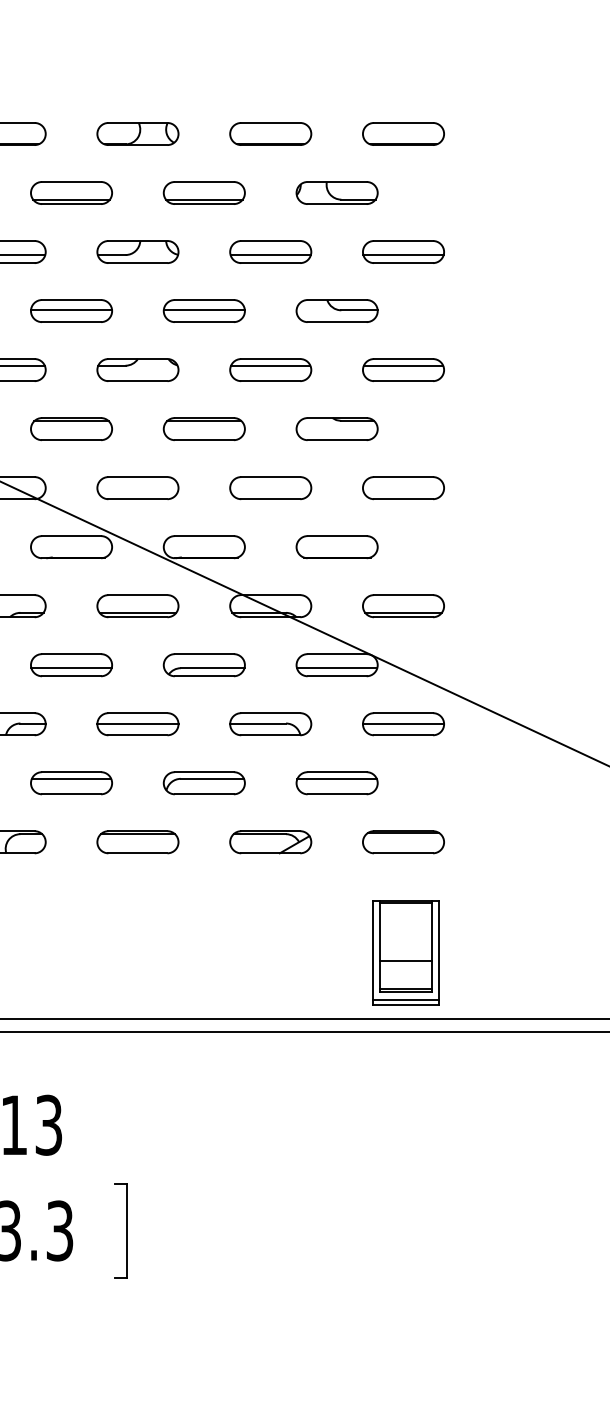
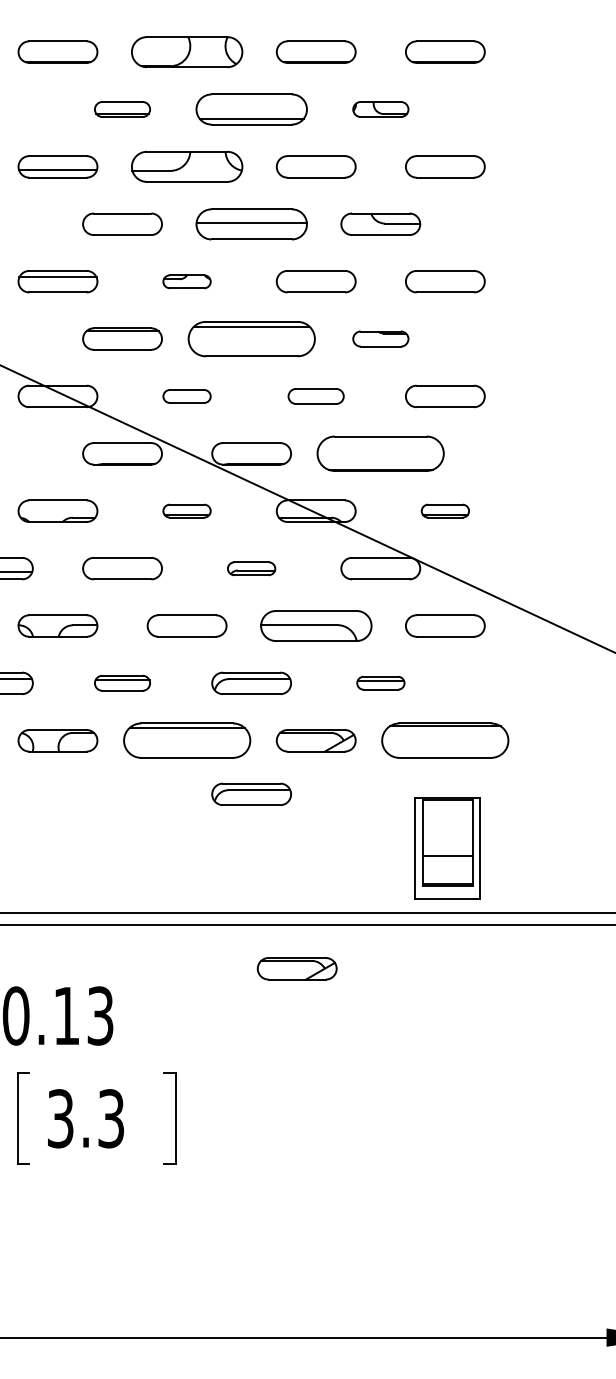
part: (137, 133) -> (186, 51), size x1.4
part: (71, 193) -> (122, 109), size x0.7
part: (204, 193) -> (251, 109), size x1.4
part: (336, 193) -> (380, 109), size x0.7
part: (137, 251) -> (186, 166), size x1.4
line: (271, 254) -> (316, 169), removed
line: (403, 254) -> (445, 169), removed
line: (71, 310) -> (122, 223), removed
part: (204, 310) -> (251, 223), size x1.4
line: (269, 365) -> (315, 277), removed
line: (402, 365) -> (444, 277), removed
part: (137, 369) -> (186, 281), size x0.6
part: (204, 428) -> (251, 338), size x1.6
part: (336, 428) -> (380, 338), size x0.7
part: (137, 488) -> (186, 396), size x0.6
part: (269, 488) -> (315, 396), size x0.7
part: (336, 546) -> (380, 453), size x1.6
part: (137, 605) -> (186, 510), size x0.6
part: (403, 605) -> (445, 510), size x0.6
part: (204, 665) -> (251, 568), size x0.6
line: (71, 668) -> (122, 571), removed
line: (336, 668) -> (380, 571), removed
line: (137, 723) -> (186, 625), removed
part: (269, 723) -> (315, 625), size x1.4
line: (402, 723) -> (444, 625), removed
part: (71, 782) -> (122, 682), size x0.7
part: (336, 782) -> (380, 682), size x0.6
part: (137, 841) -> (186, 740), size x1.6
part: (403, 841) -> (445, 740), size x1.6
part: (204, 896) -> (251, 793), added
line: (405, 1000) -> (447, 894), removed
part: (250, 1076) -> (296, 968), added

